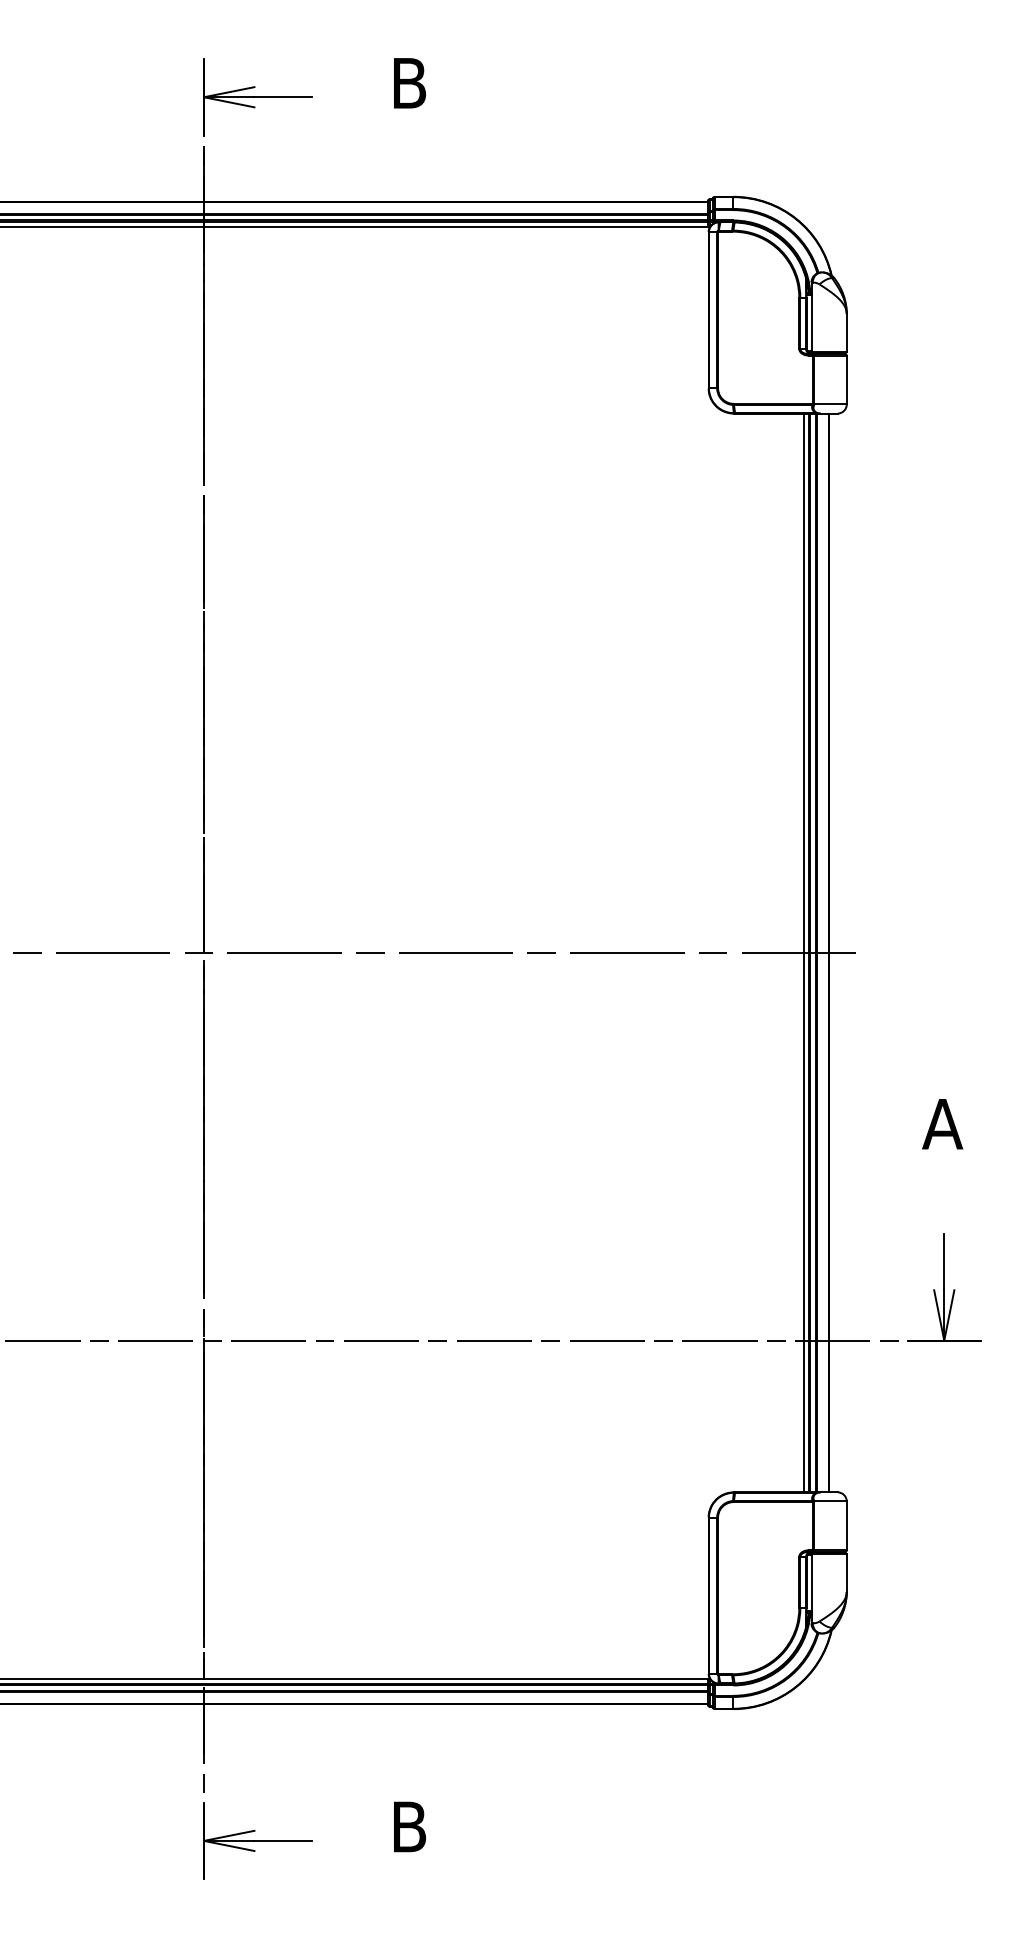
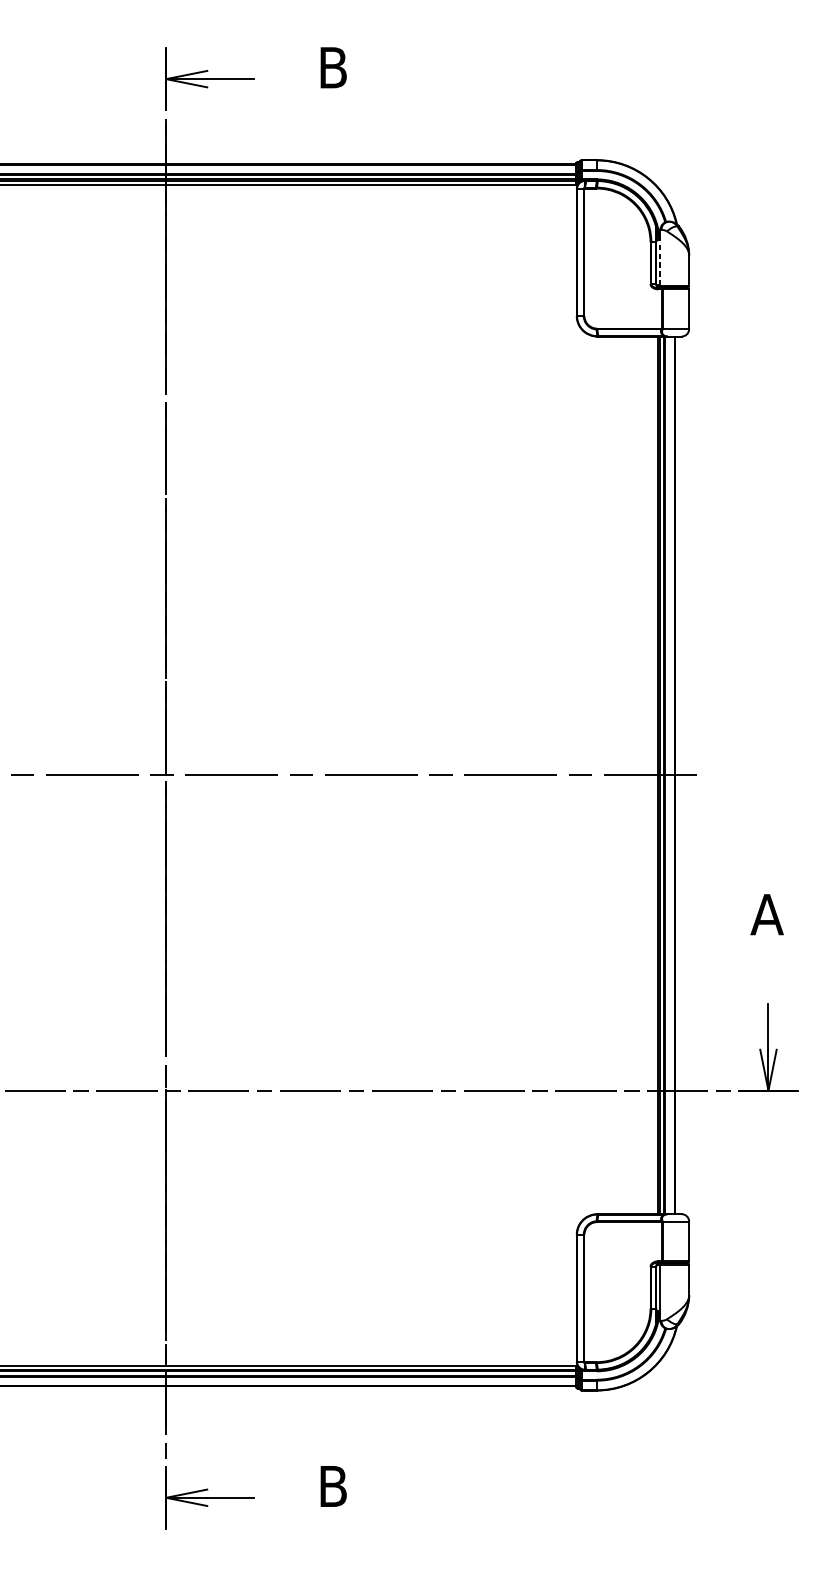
line: (811, 321) -> (660, 261), solid -> dashed
line: (803, 952) -> (653, 774), removed

